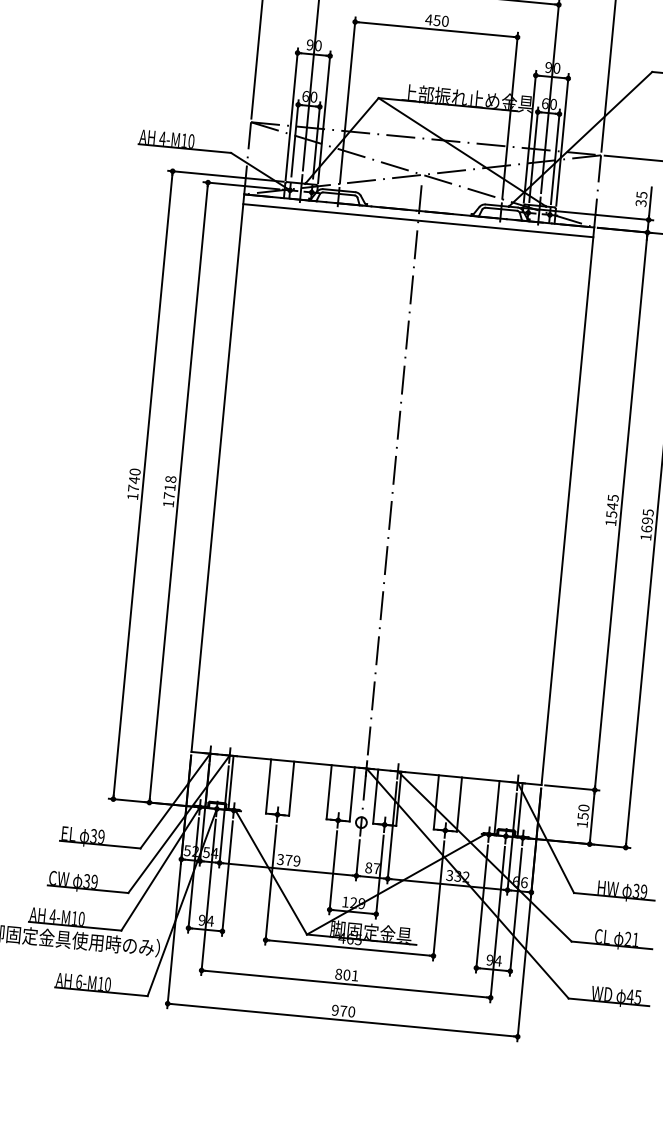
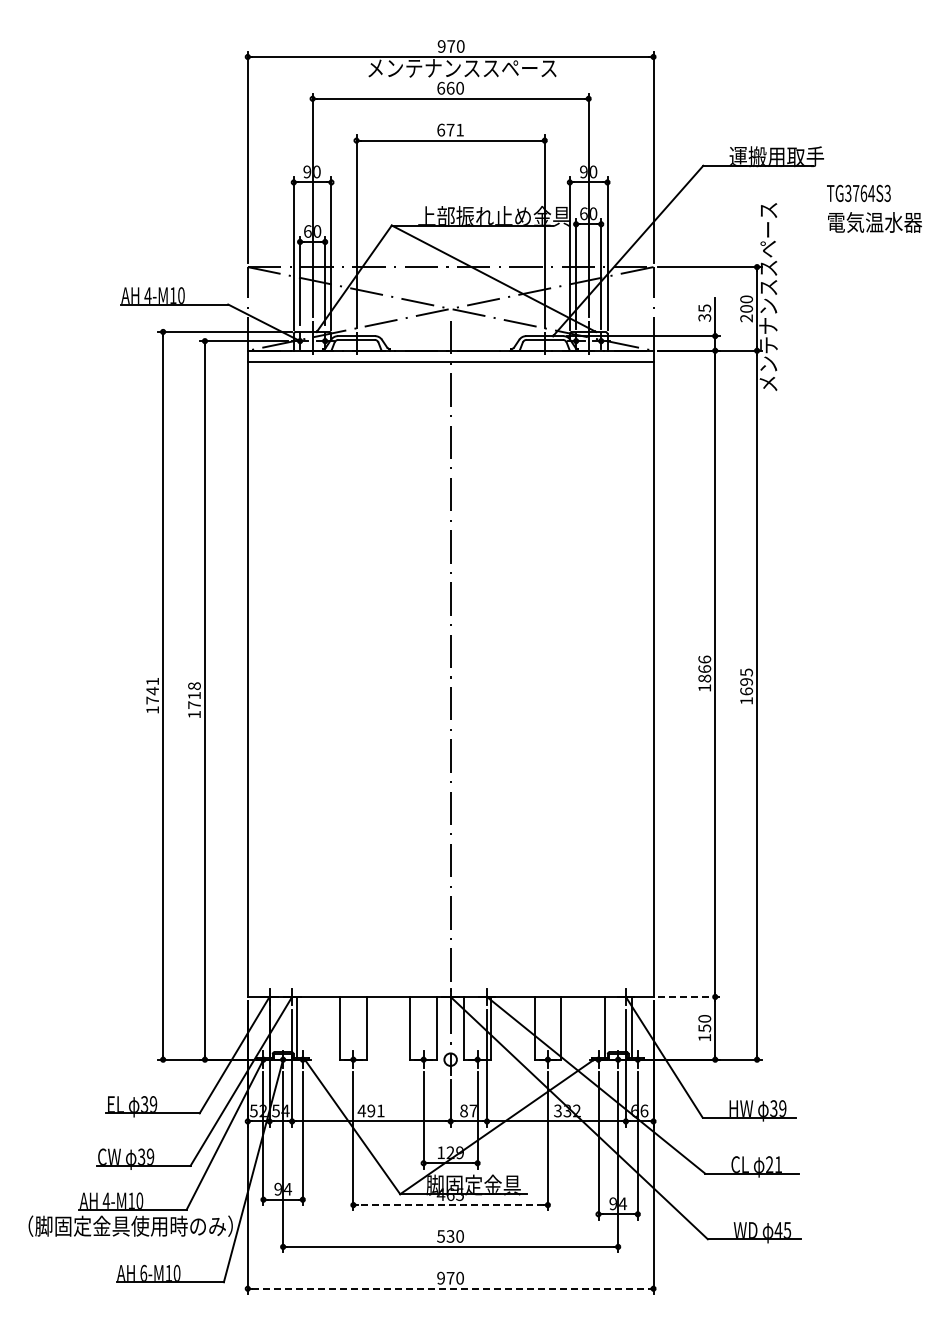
text: (436, 19) -> (449, 129), 450 -> 671
text: (135, 471) -> (152, 681), 1740 -> 1741
text: (612, 505) -> (704, 668), 1545 -> 1866
line: (572, 787) -> (689, 996), solid -> dashed
text: (288, 859) -> (370, 1110), 379 -> 491
line: (349, 948) -> (450, 1205), solid -> dashed
text: (346, 975) -> (450, 1236), 801 -> 530
line: (342, 1019) -> (450, 1288), solid -> dashed

